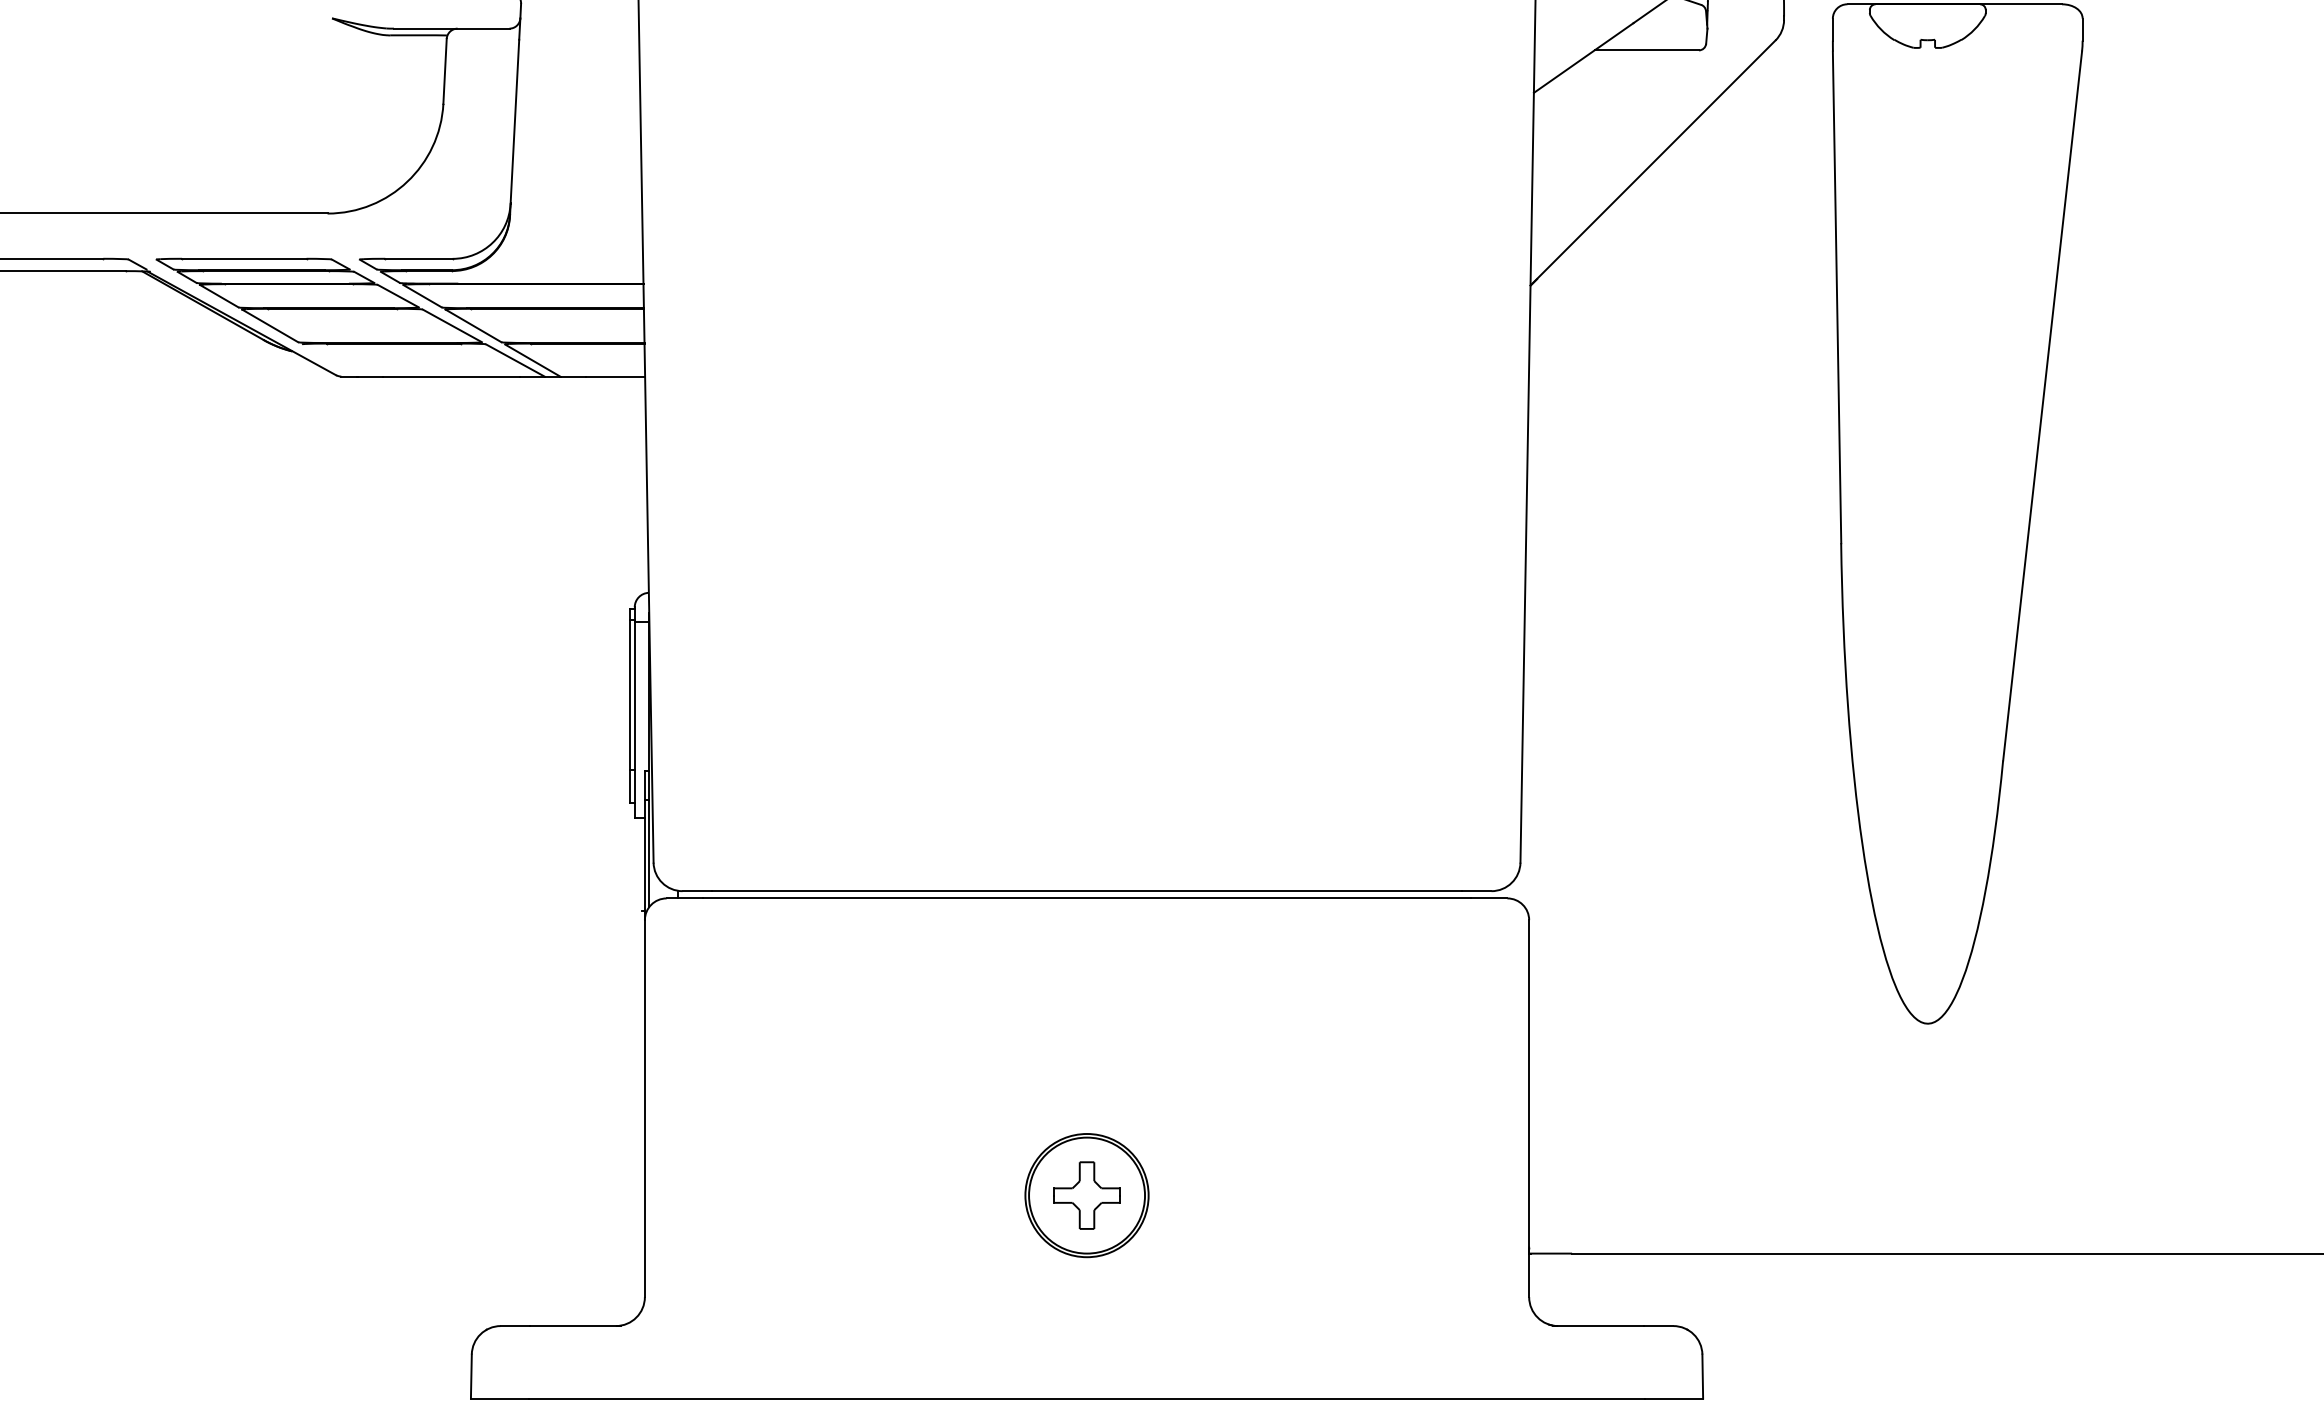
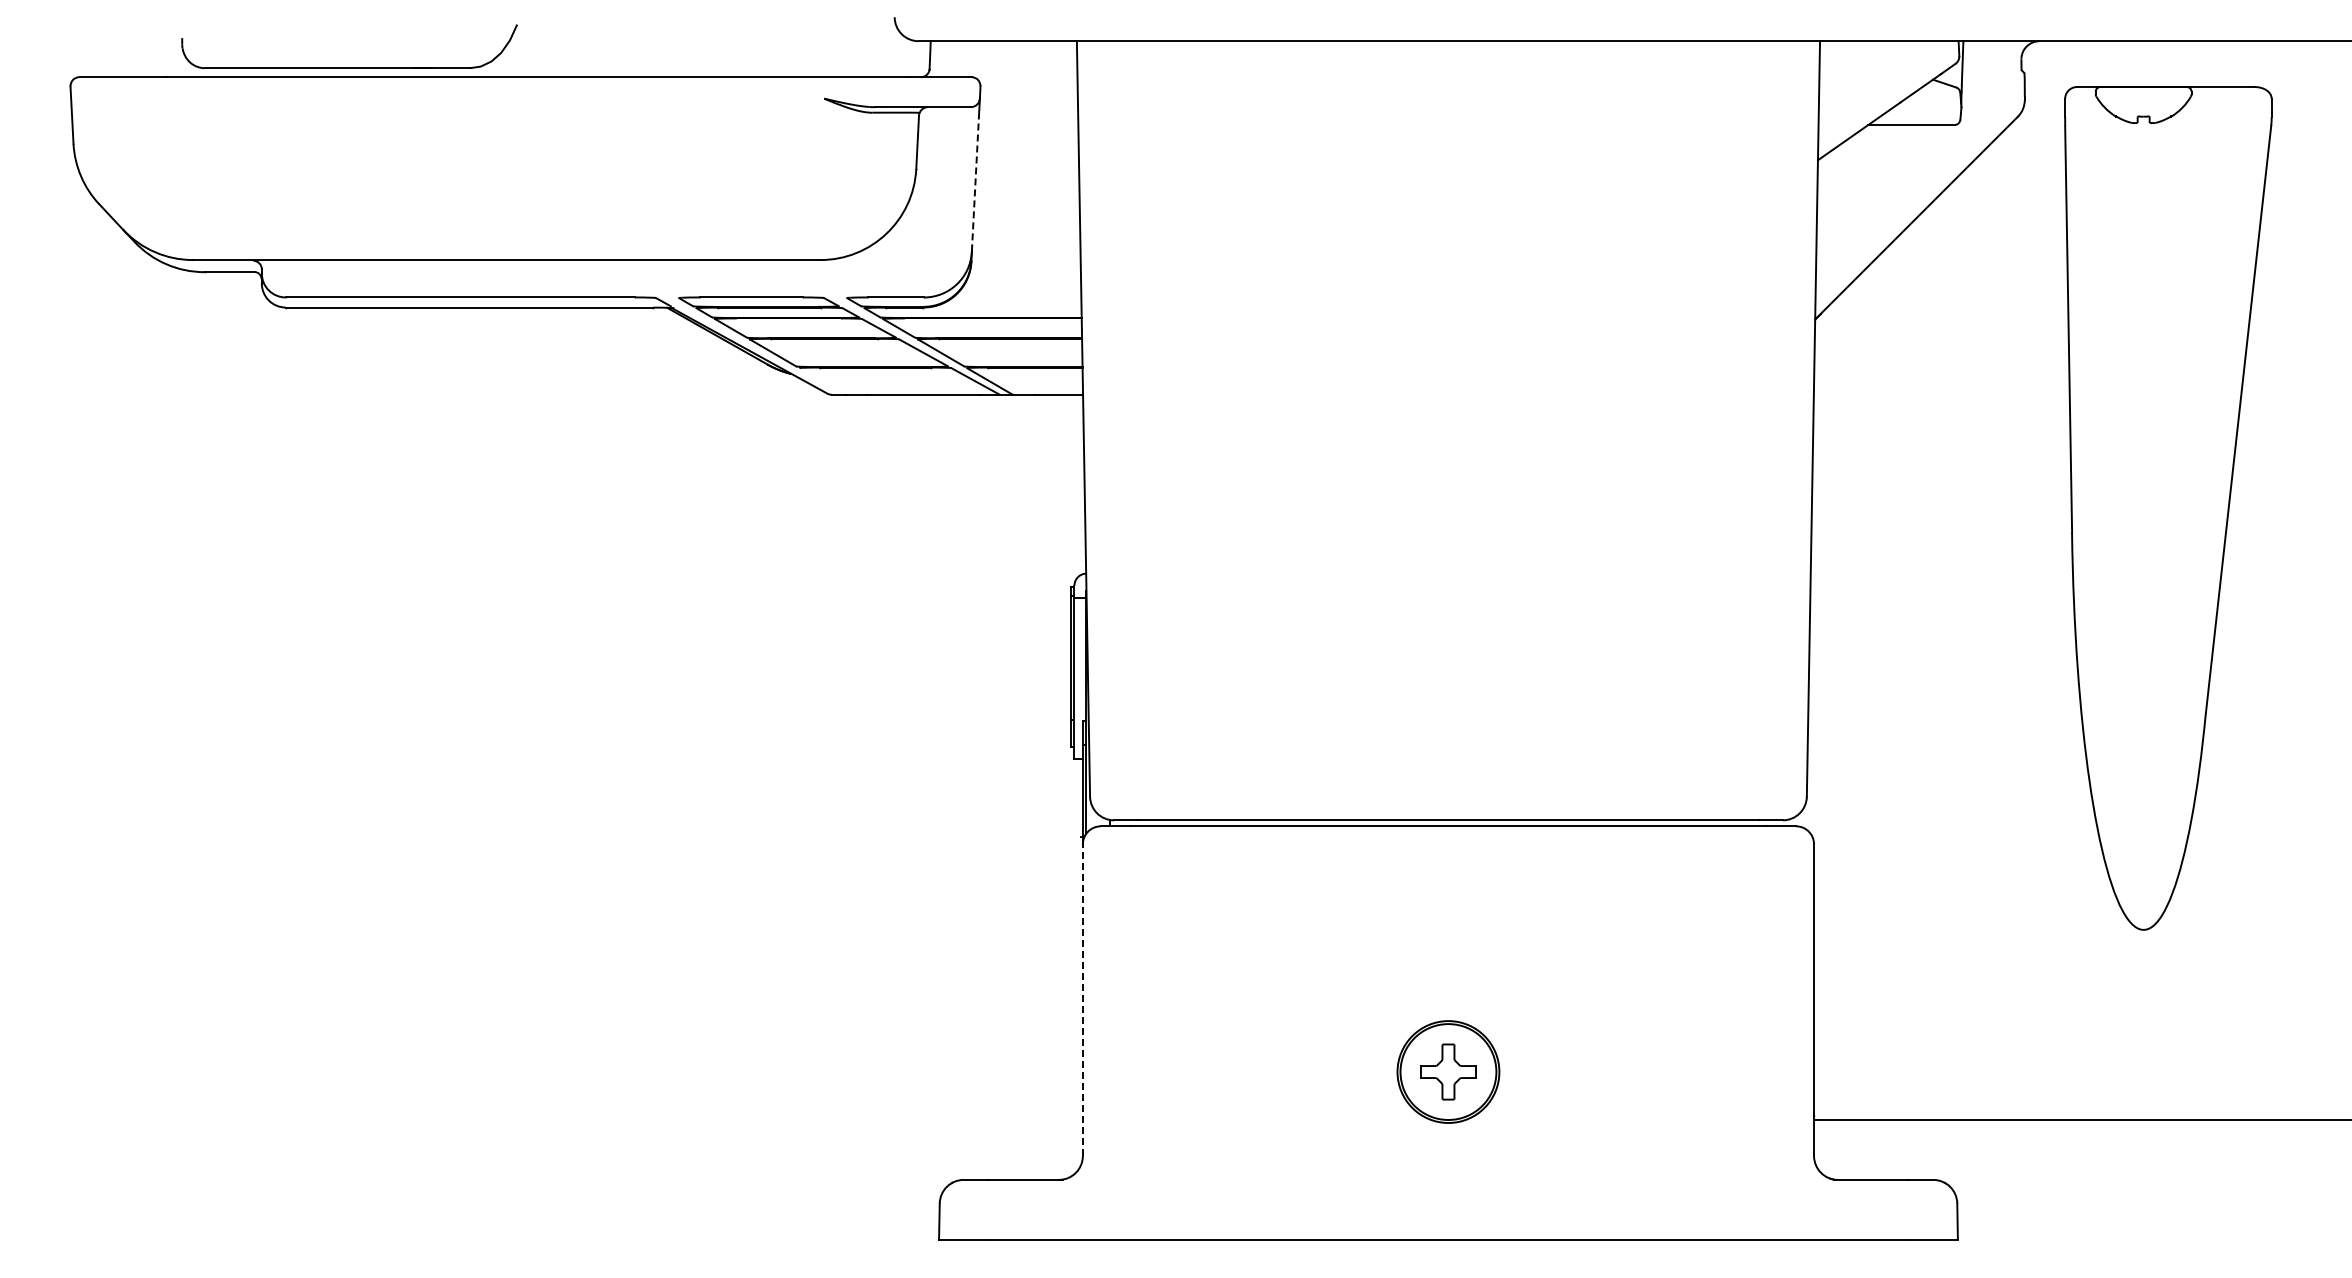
line: (515, 120) -> (975, 183), solid -> dashed
line: (644, 1109) -> (1082, 1000), solid -> dashed

